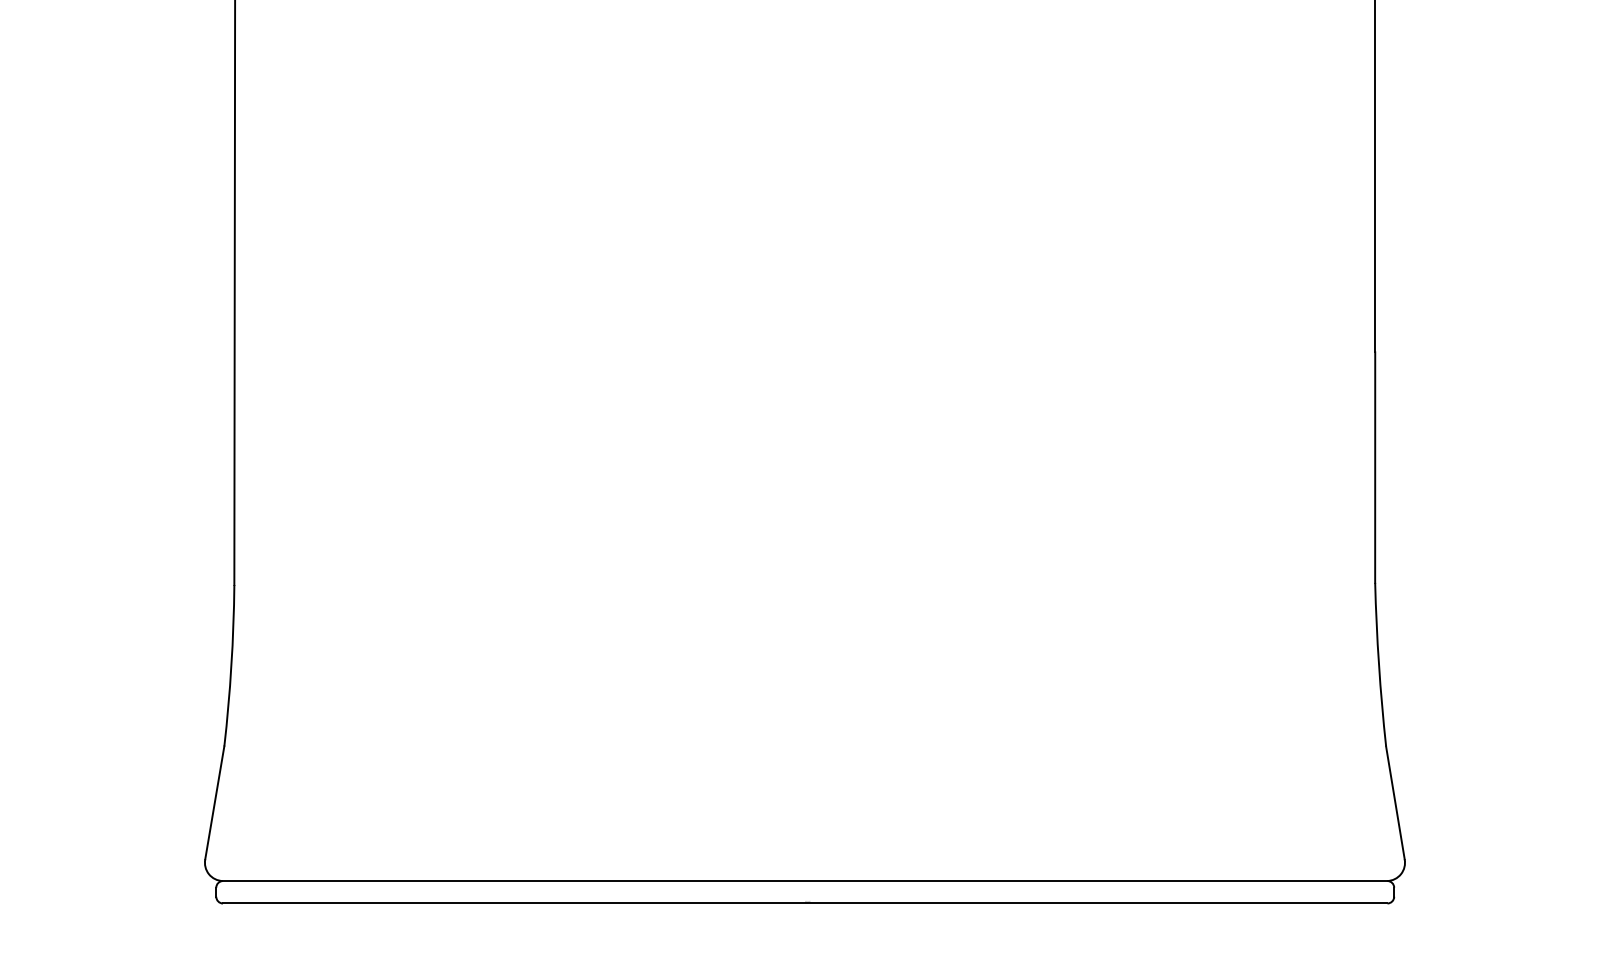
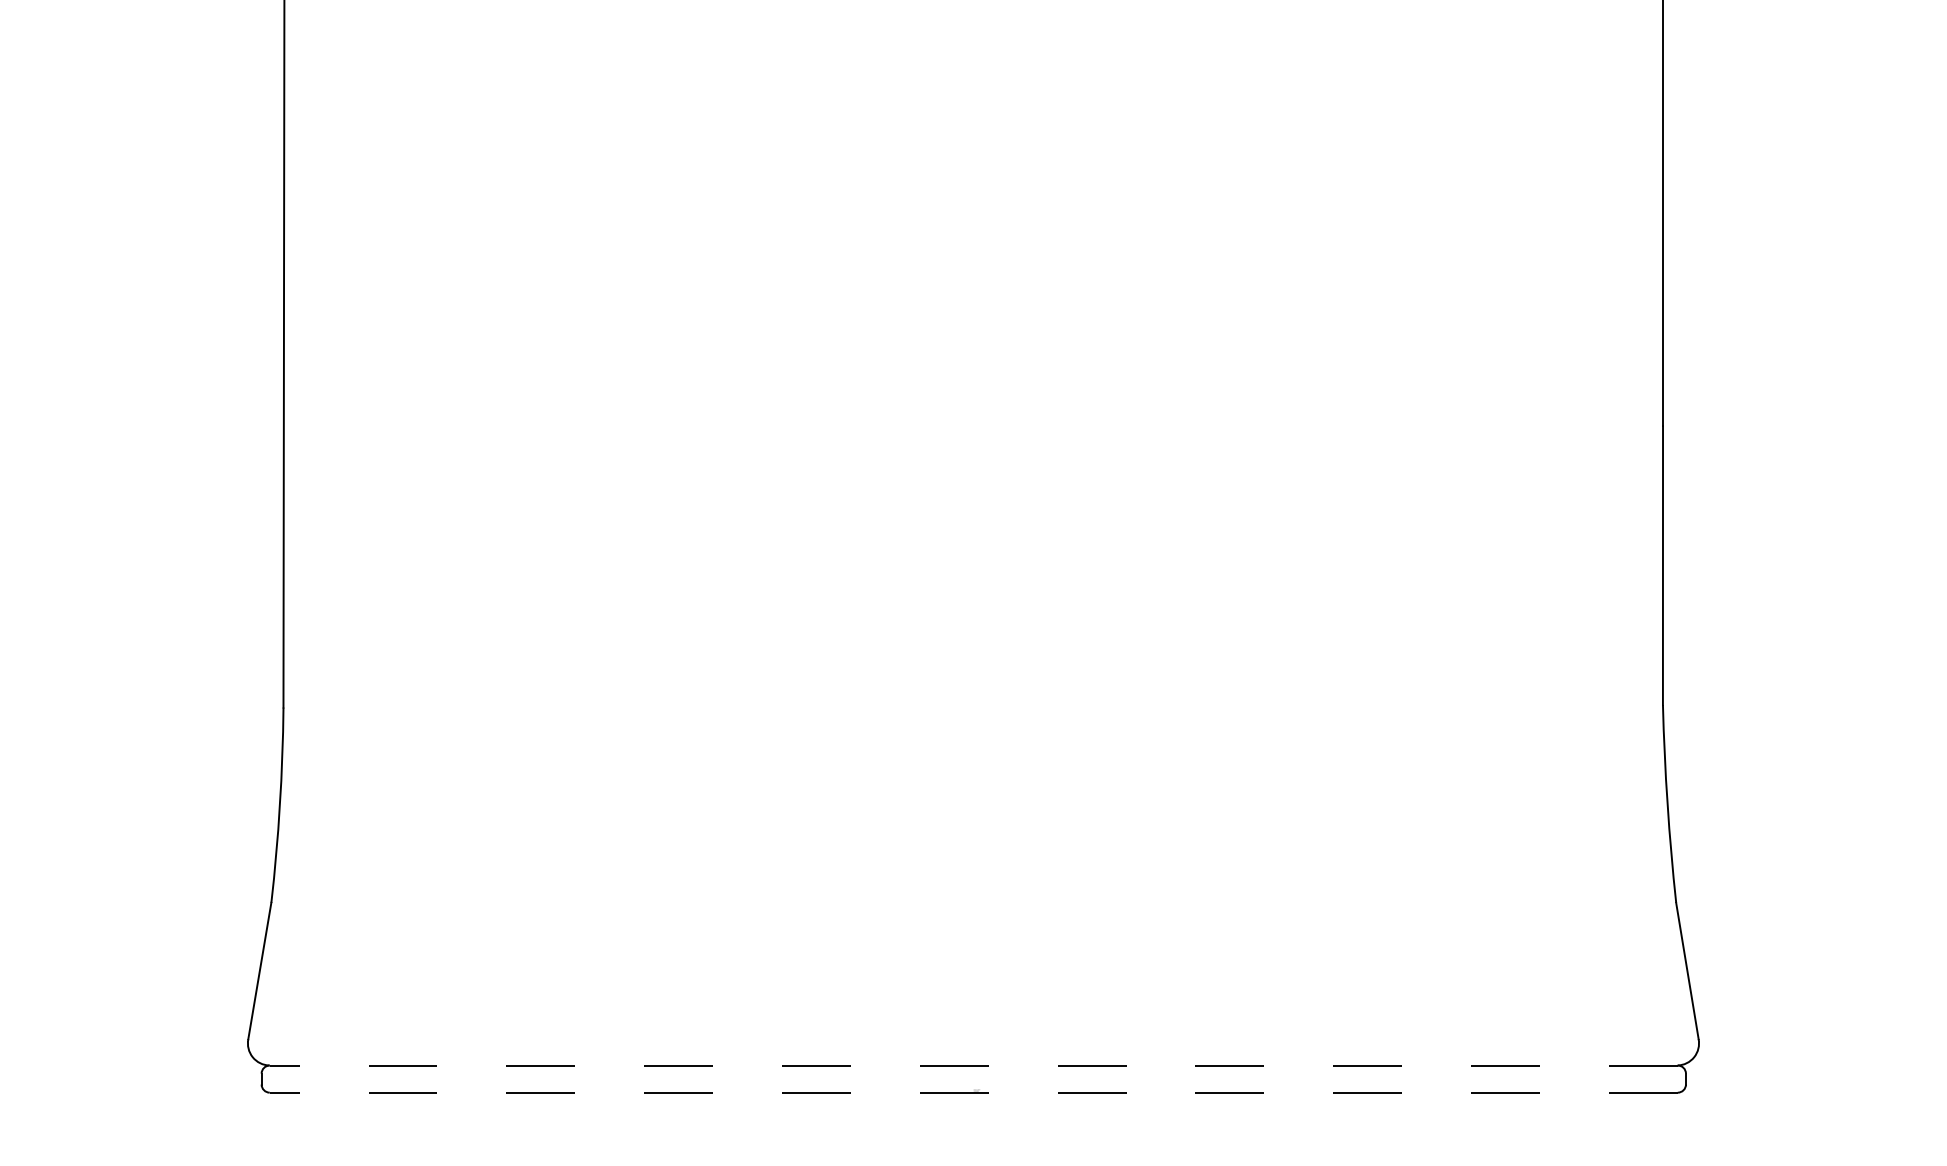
line: (805, 881) -> (973, 1065), solid -> dashed
line: (805, 903) -> (973, 1092), solid -> dashed

